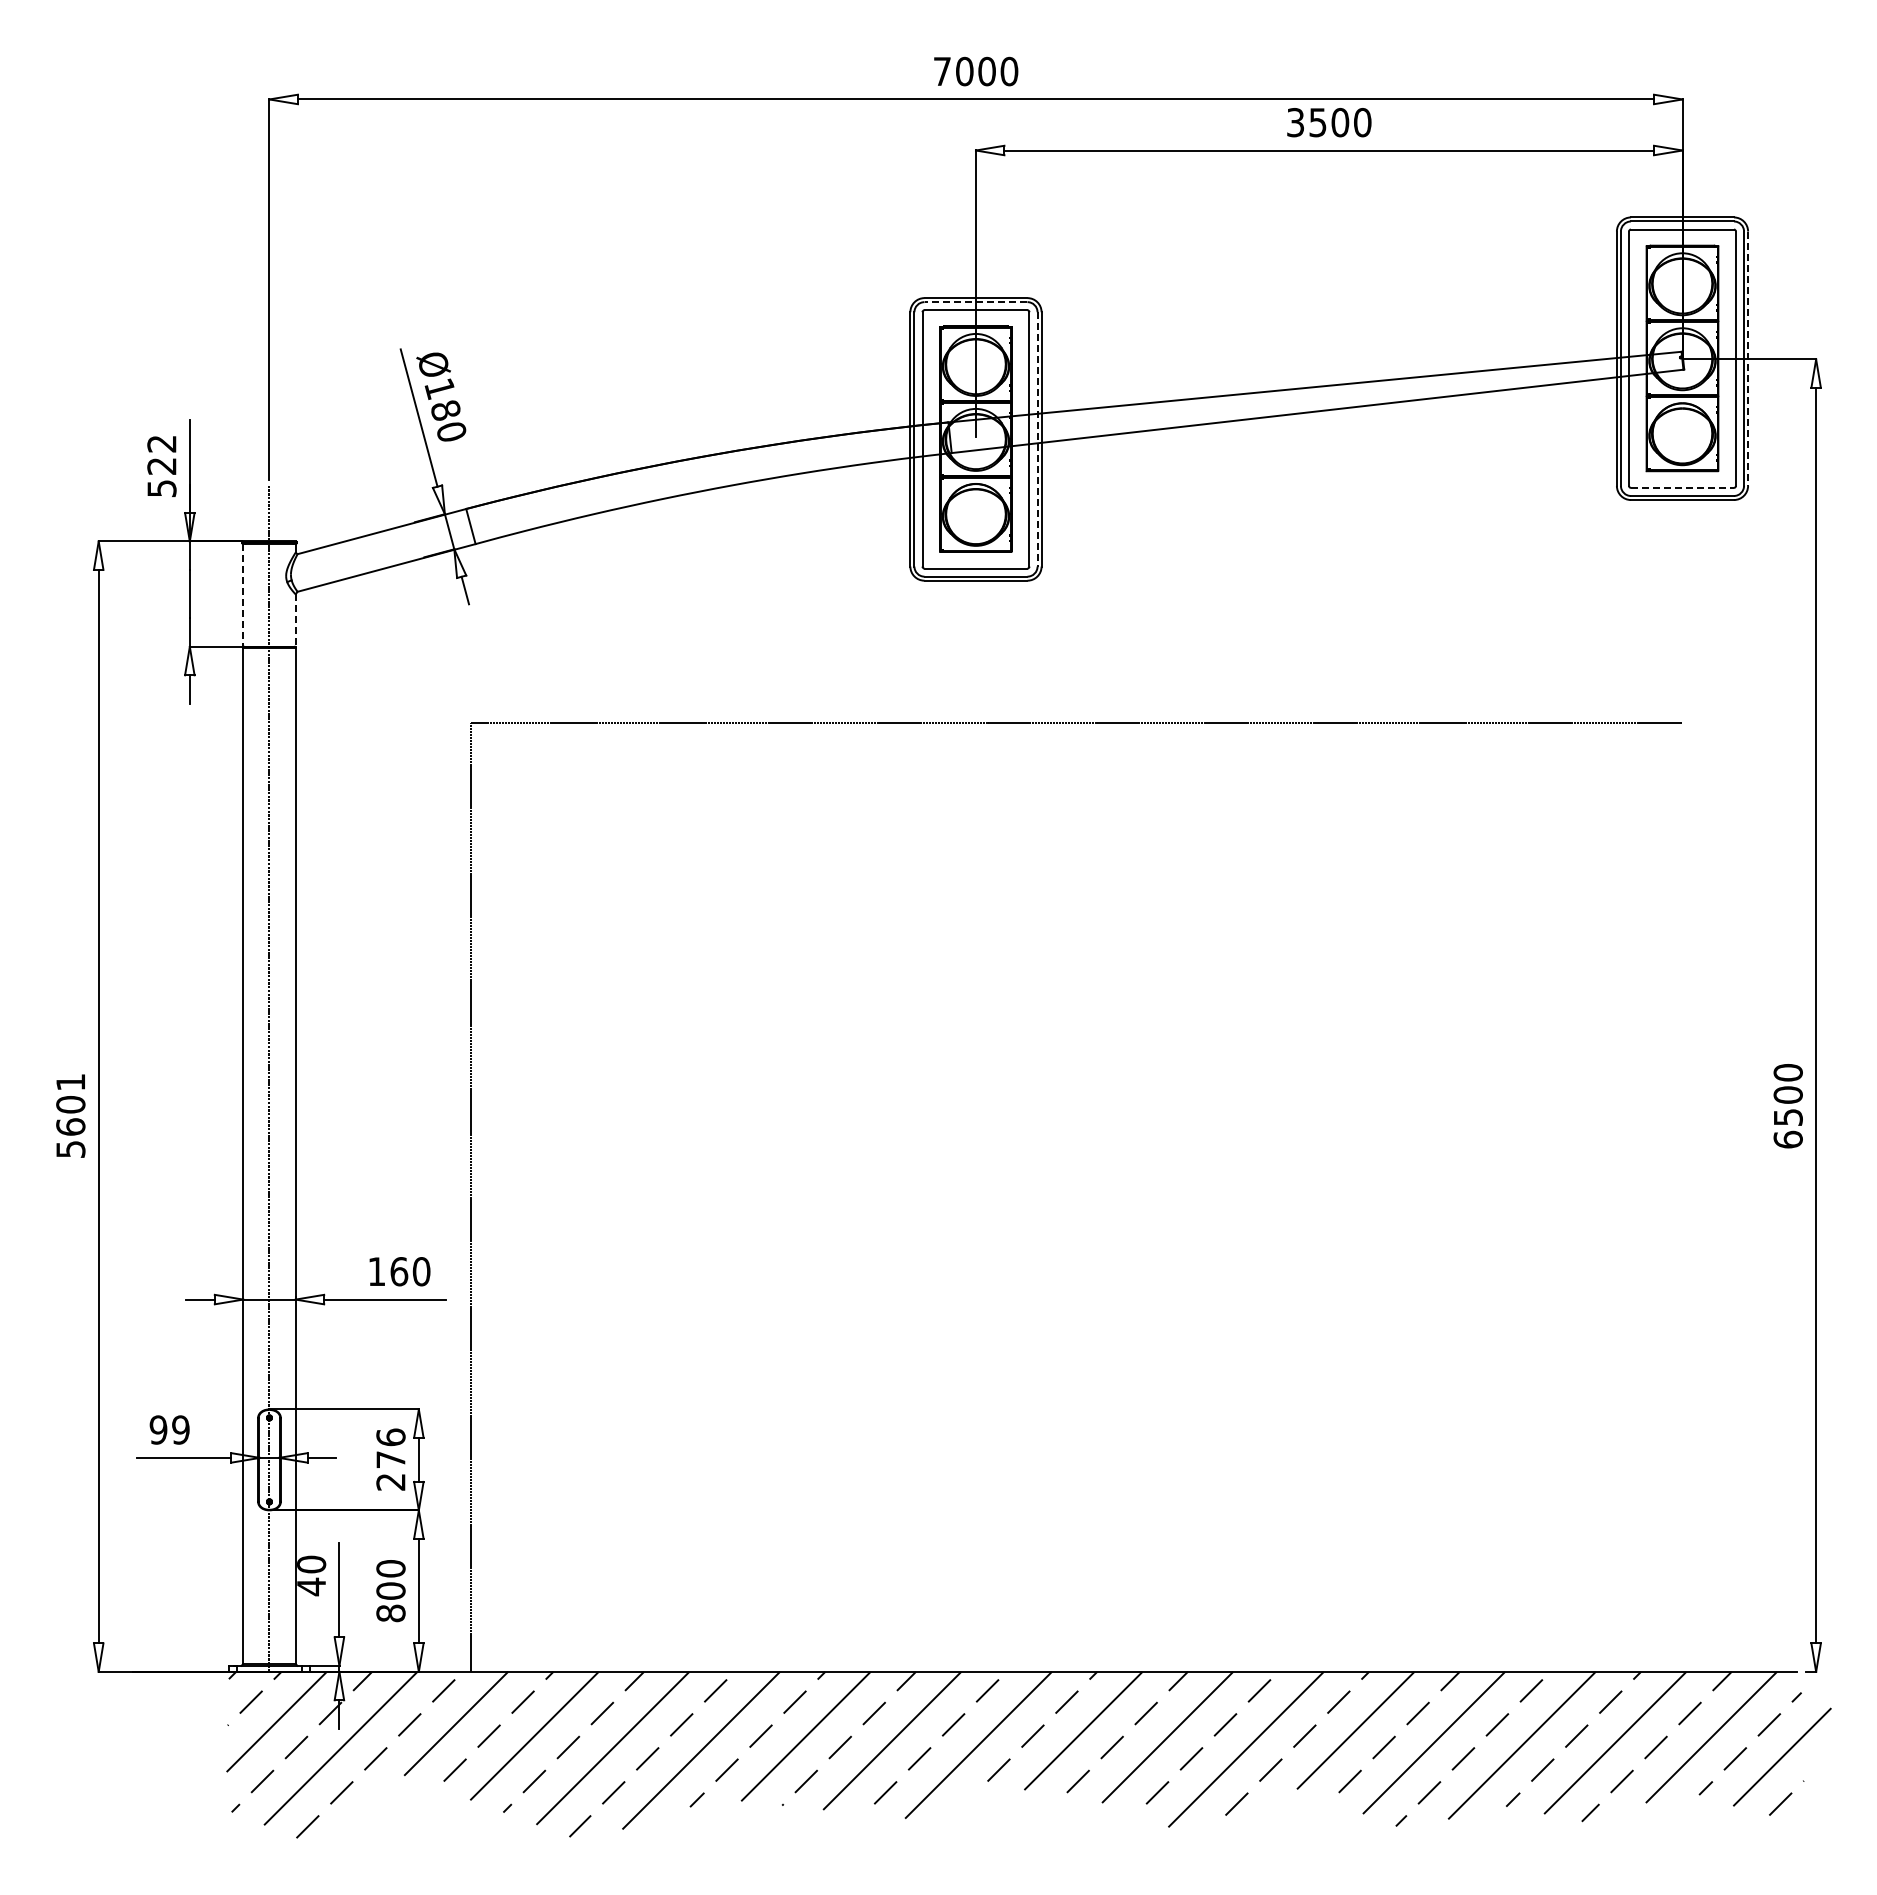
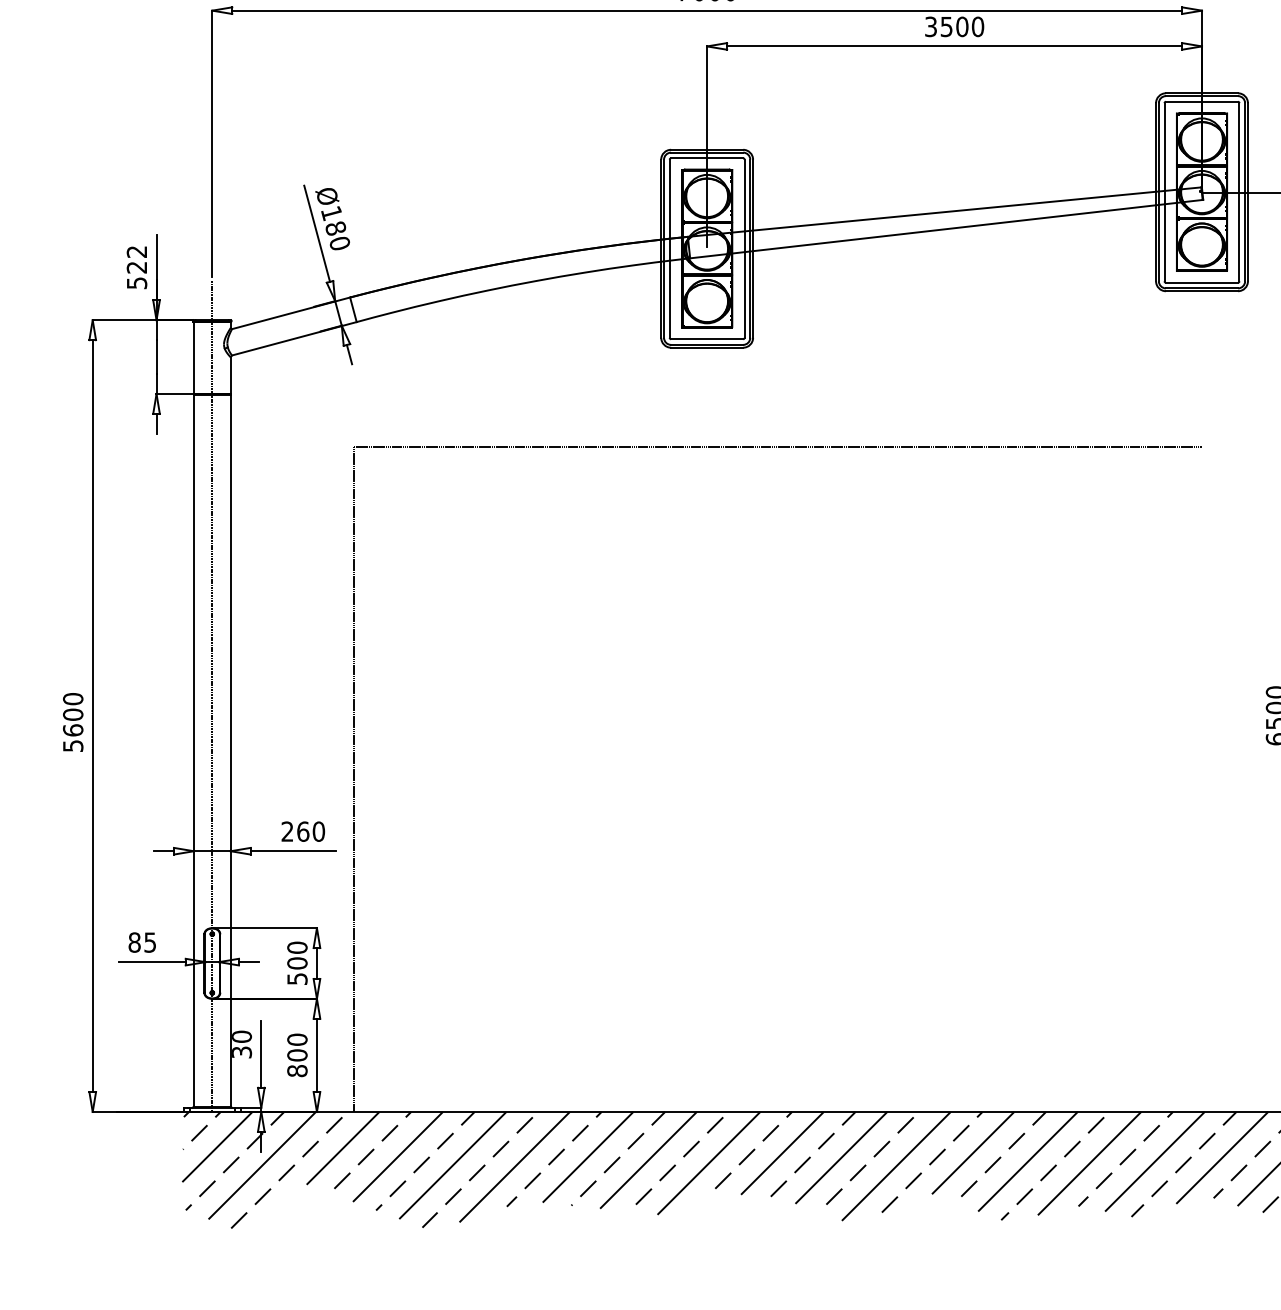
line: (975, 302) -> (706, 152), dashed -> solid
line: (1748, 359) -> (1248, 192), dashed -> solid
line: (1037, 439) -> (750, 248), dashed -> solid
line: (1682, 487) -> (1202, 282), dashed -> solid
line: (243, 595) -> (194, 358), dashed -> solid
line: (295, 621) -> (230, 376), dashed -> solid
text: (70, 1082) -> (72, 699), 5601 -> 5600
text: (376, 1271) -> (287, 831), 160 -> 260
text: (169, 1429) -> (142, 942), 99 -> 85
text: (390, 1459) -> (297, 963), 276 -> 500
text: (311, 1586) -> (241, 1052), 40 -> 30

